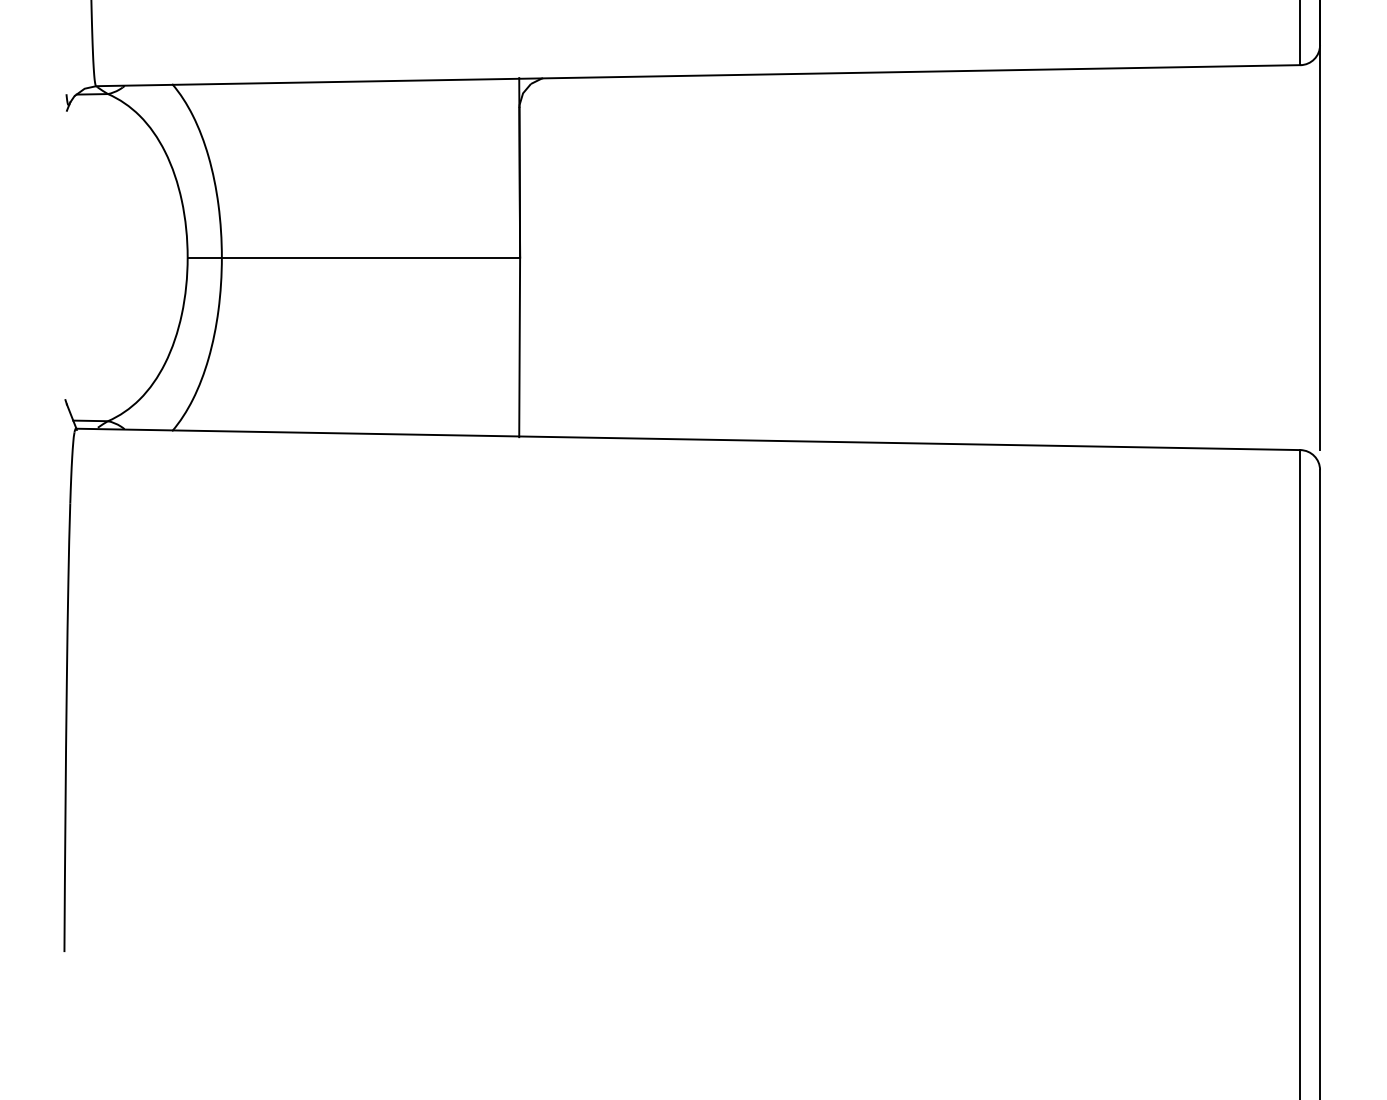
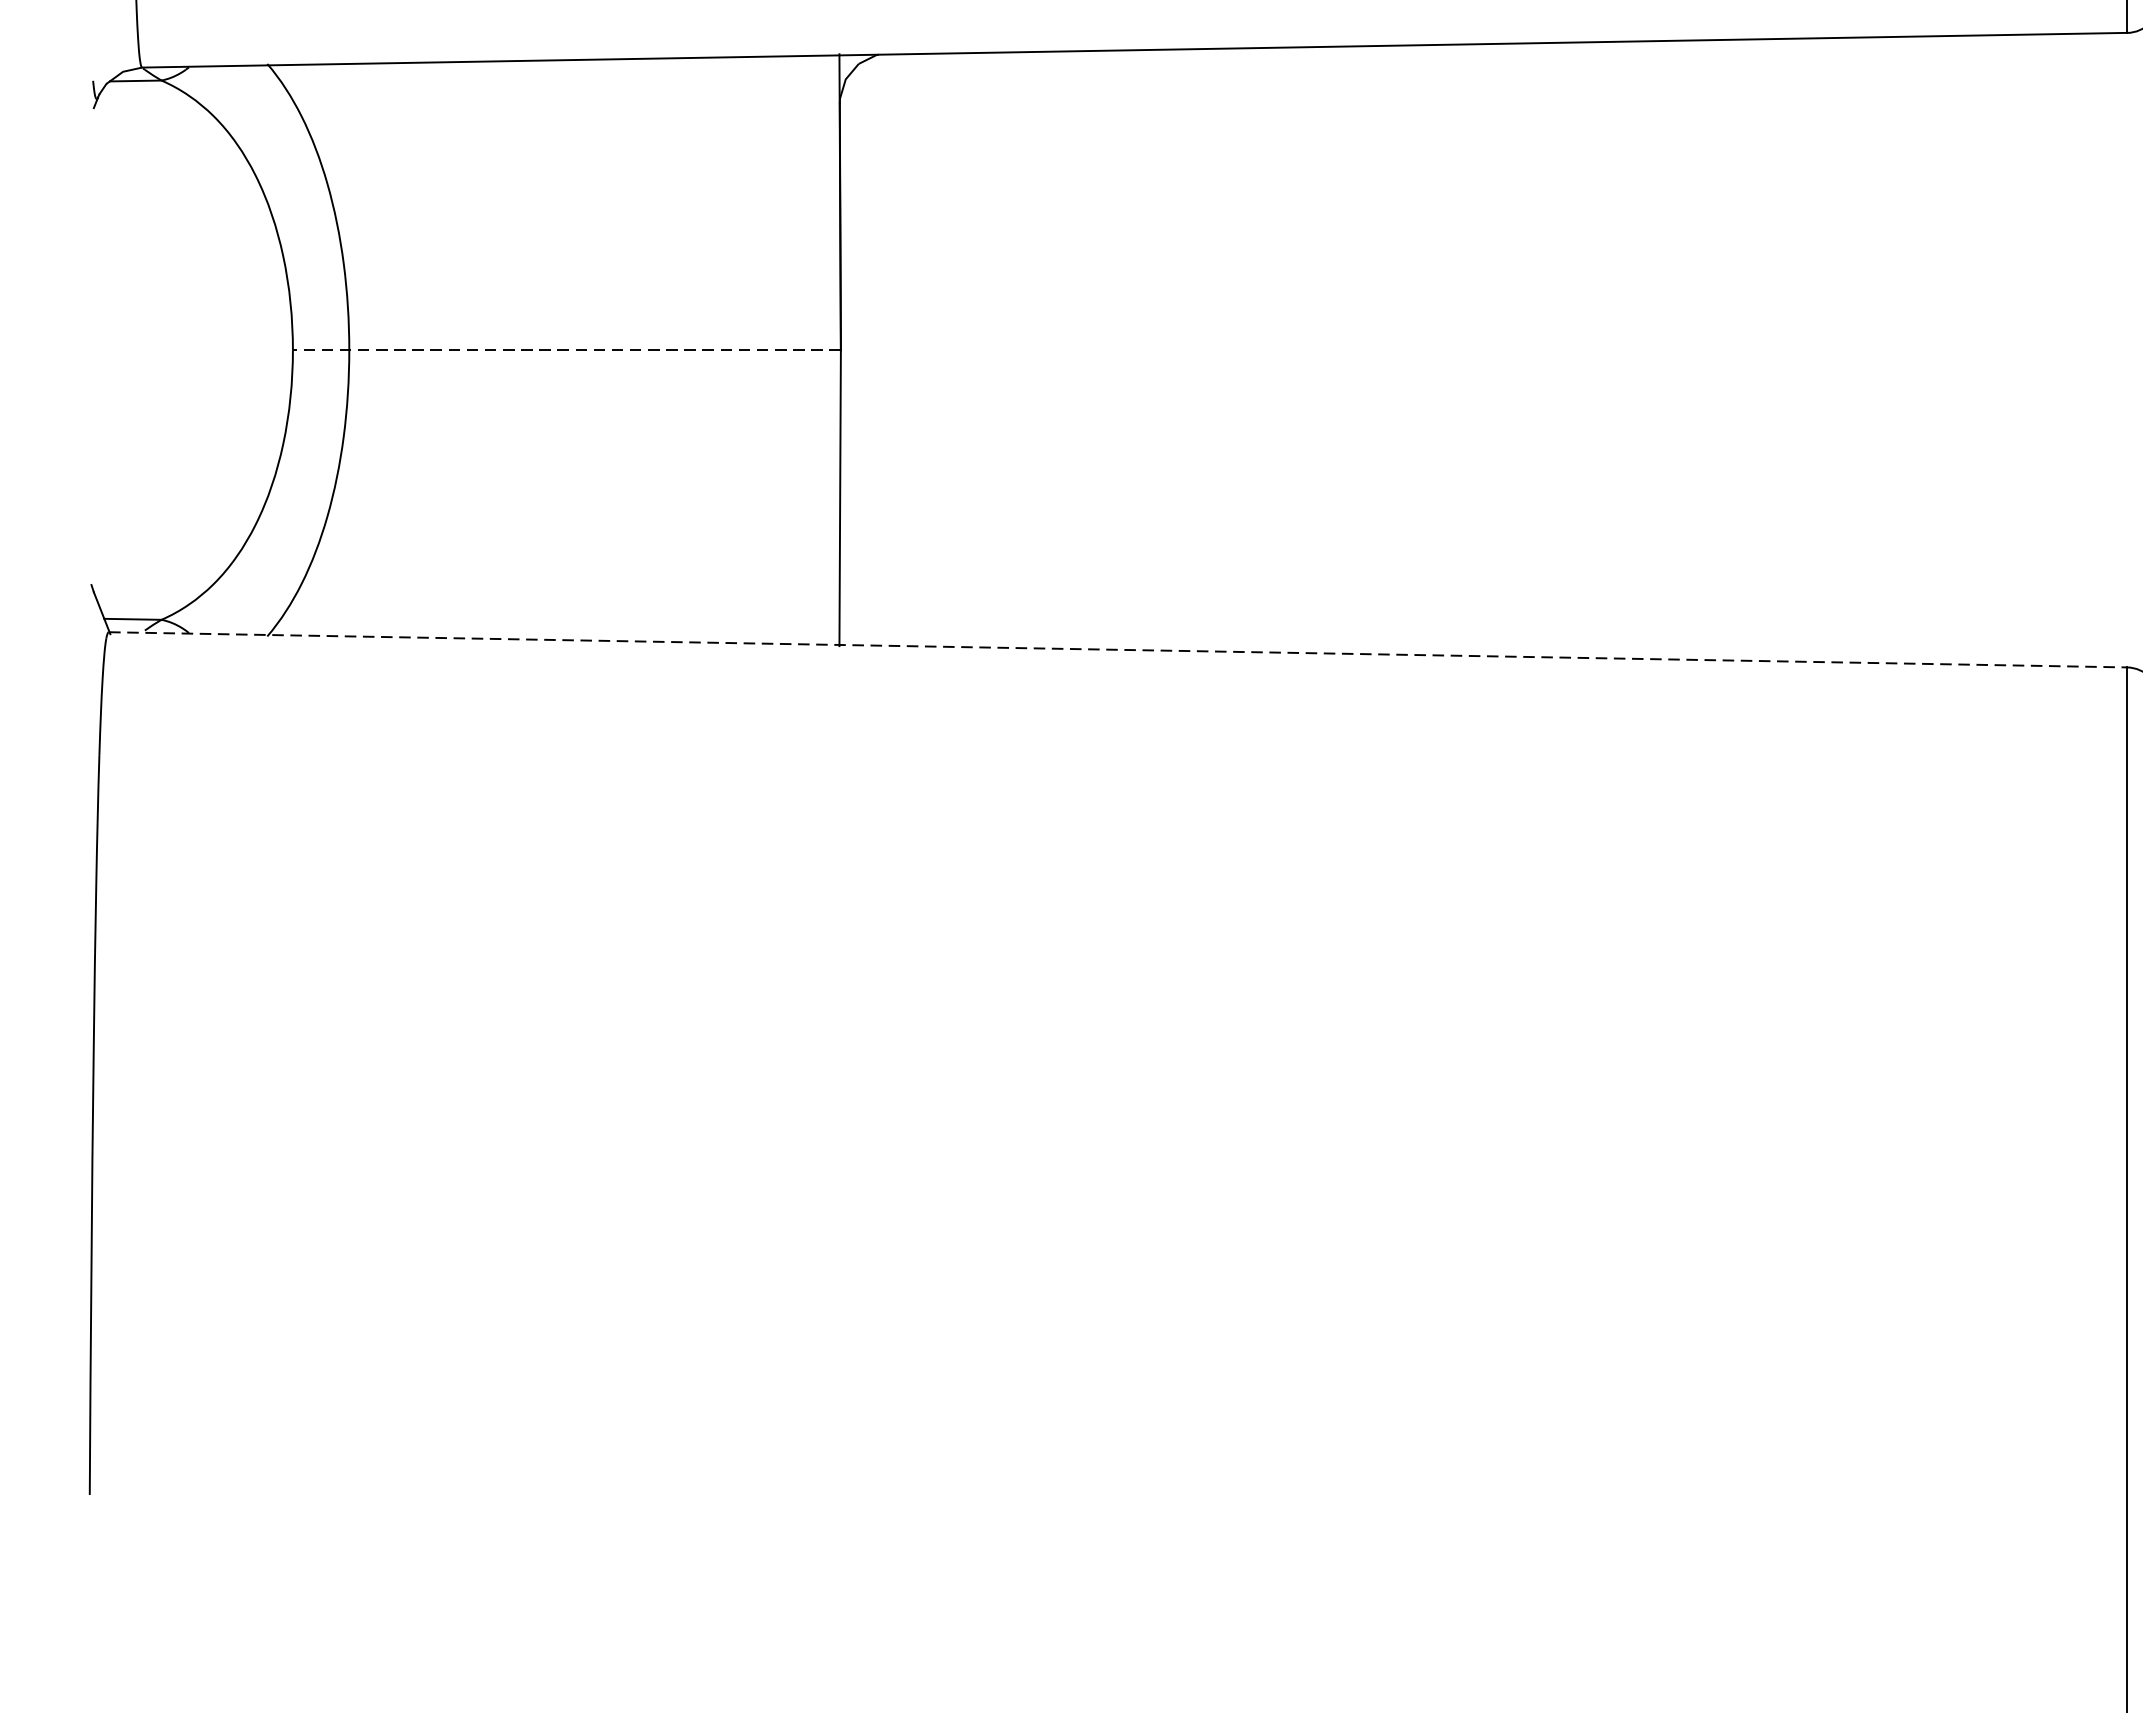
line: (353, 257) -> (566, 349), solid -> dashed
line: (688, 439) -> (1118, 649), solid -> dashed

